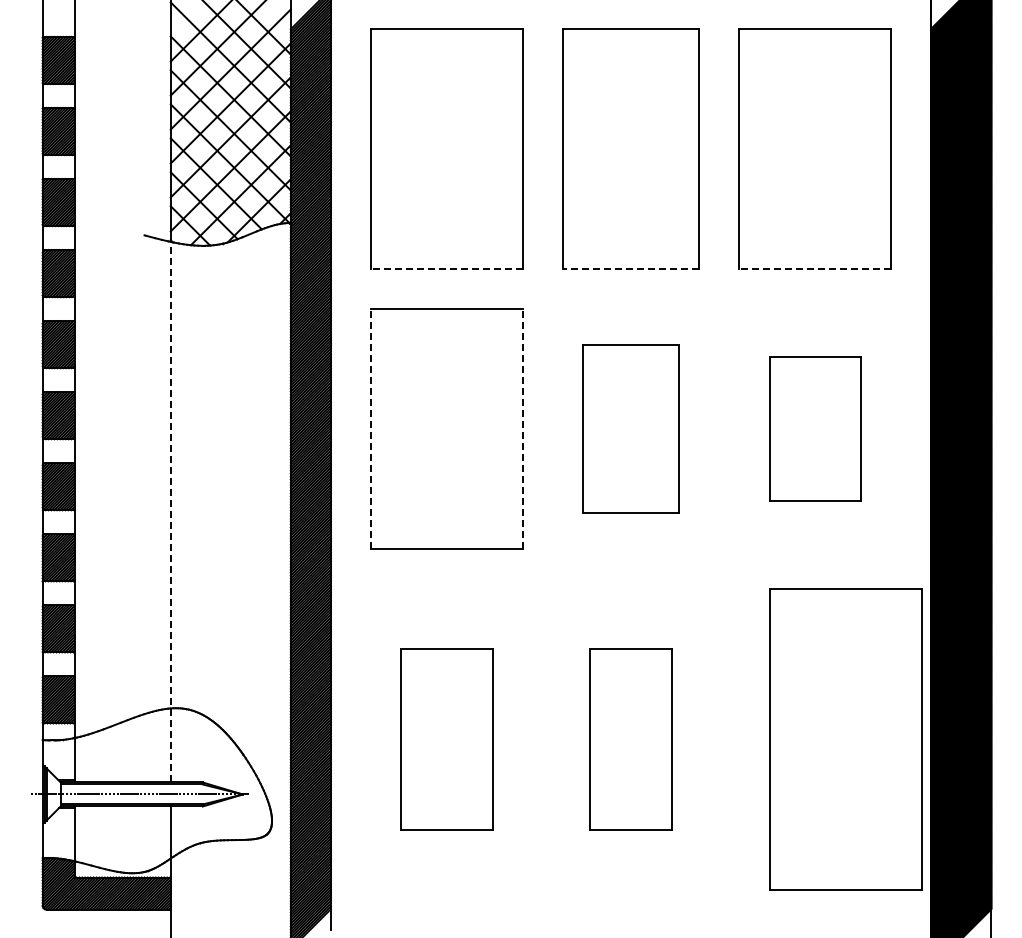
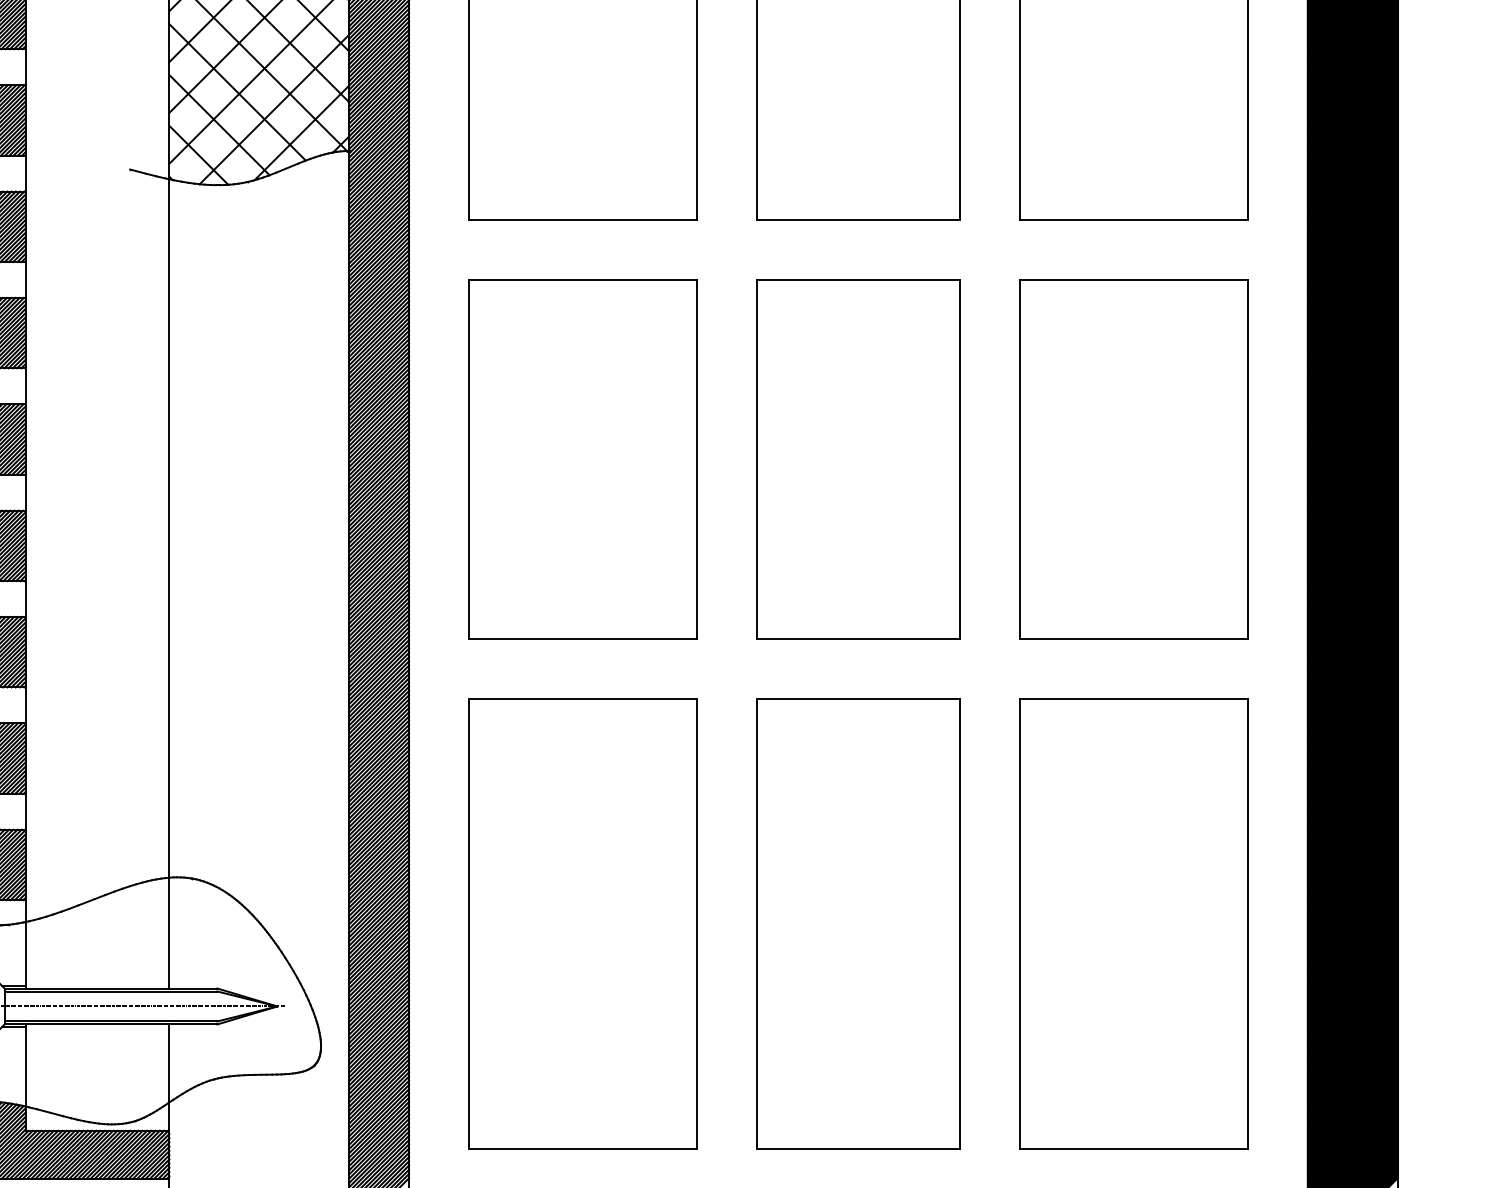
line: (446, 269) -> (582, 220), dashed -> solid
line: (630, 269) -> (857, 220), dashed -> solid
line: (814, 269) -> (1133, 220), dashed -> solid
line: (370, 428) -> (468, 458), dashed -> solid
line: (523, 428) -> (697, 458), dashed -> solid
part: (630, 428) -> (857, 458), size x1.43
part: (814, 428) -> (1133, 458), size x1.67
line: (170, 511) -> (169, 582), dashed -> solid
part: (446, 739) -> (582, 924), size x1.67
part: (630, 739) -> (857, 924), size x1.67
part: (845, 739) -> (1133, 924), moved

